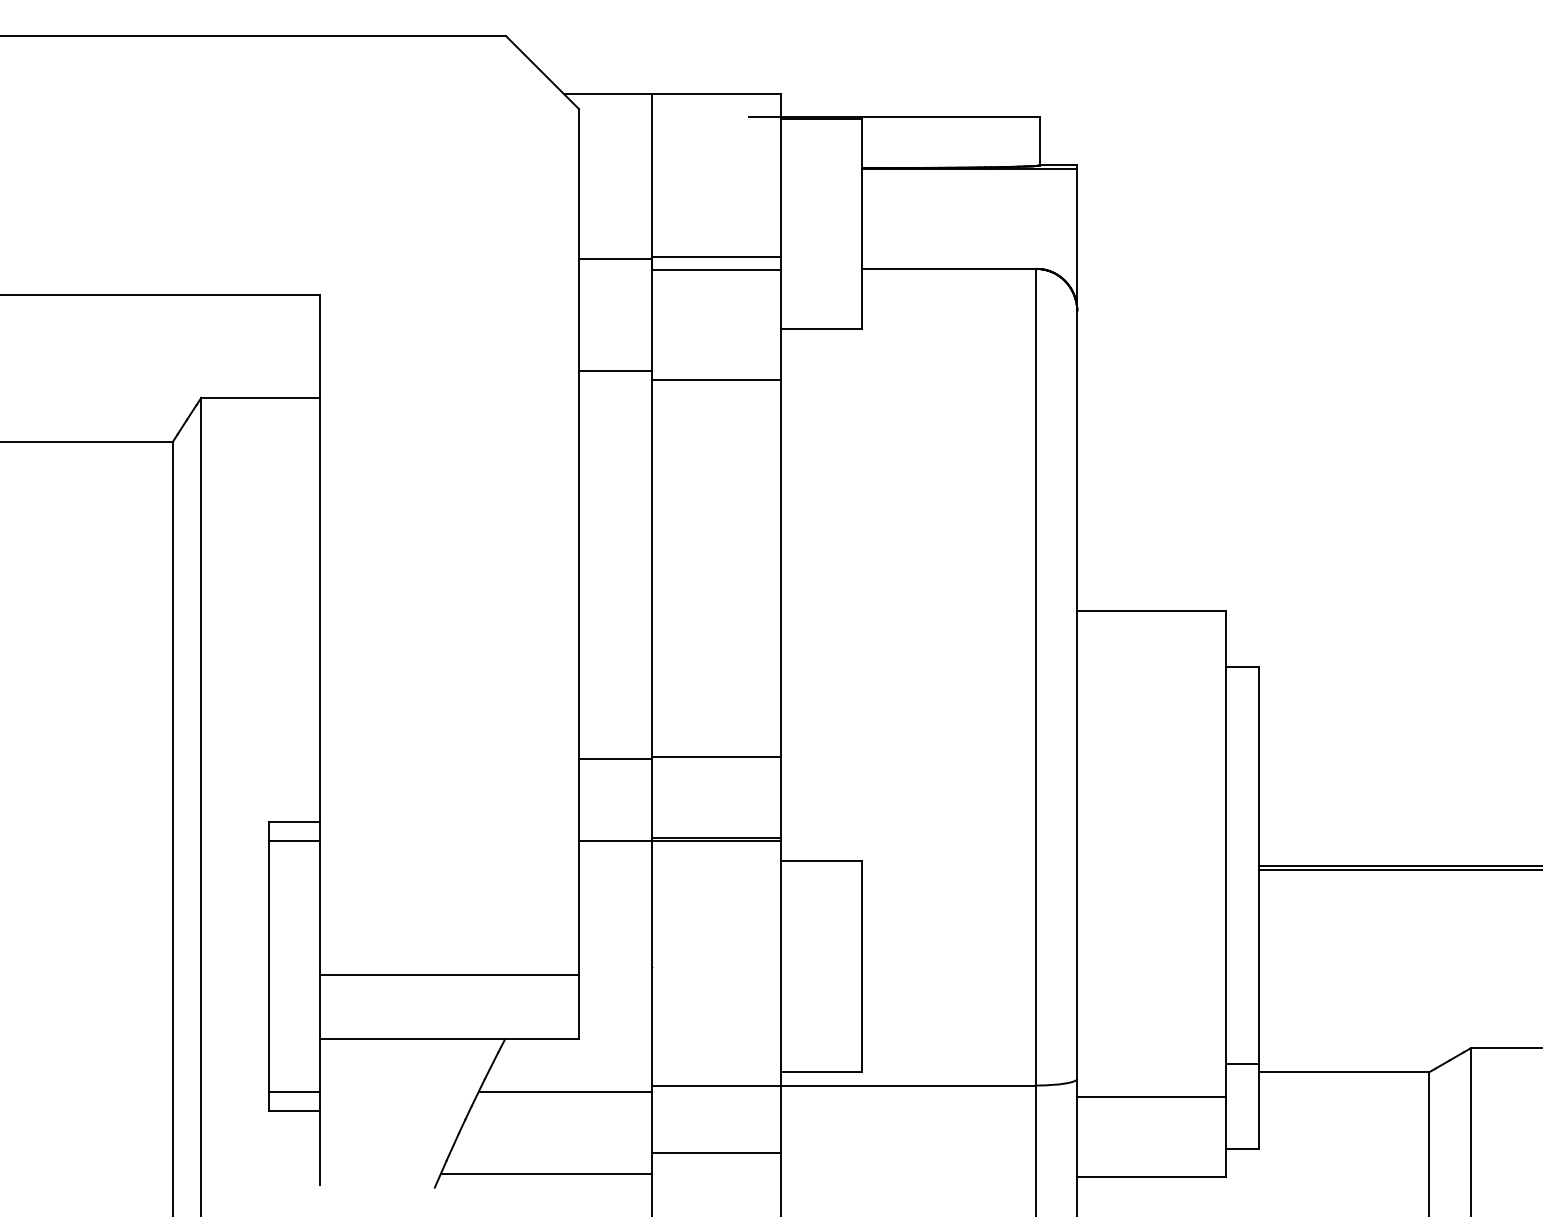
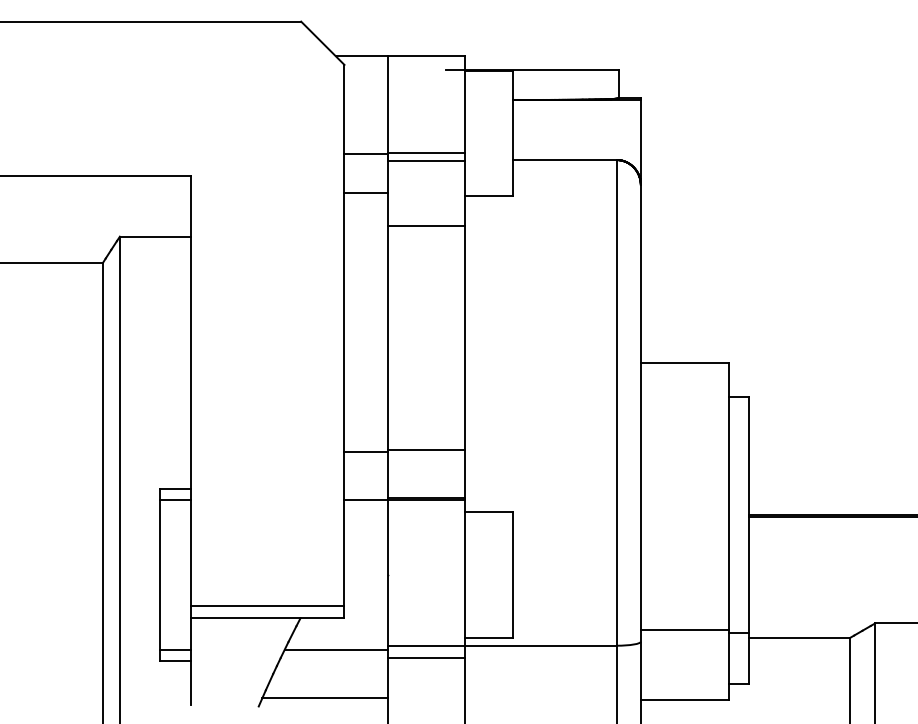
line: (614, 370) -> (365, 192), moved
line: (449, 974) -> (267, 605), moved
line: (1150, 1096) -> (684, 630), moved
line: (715, 1154) -> (425, 658), moved

